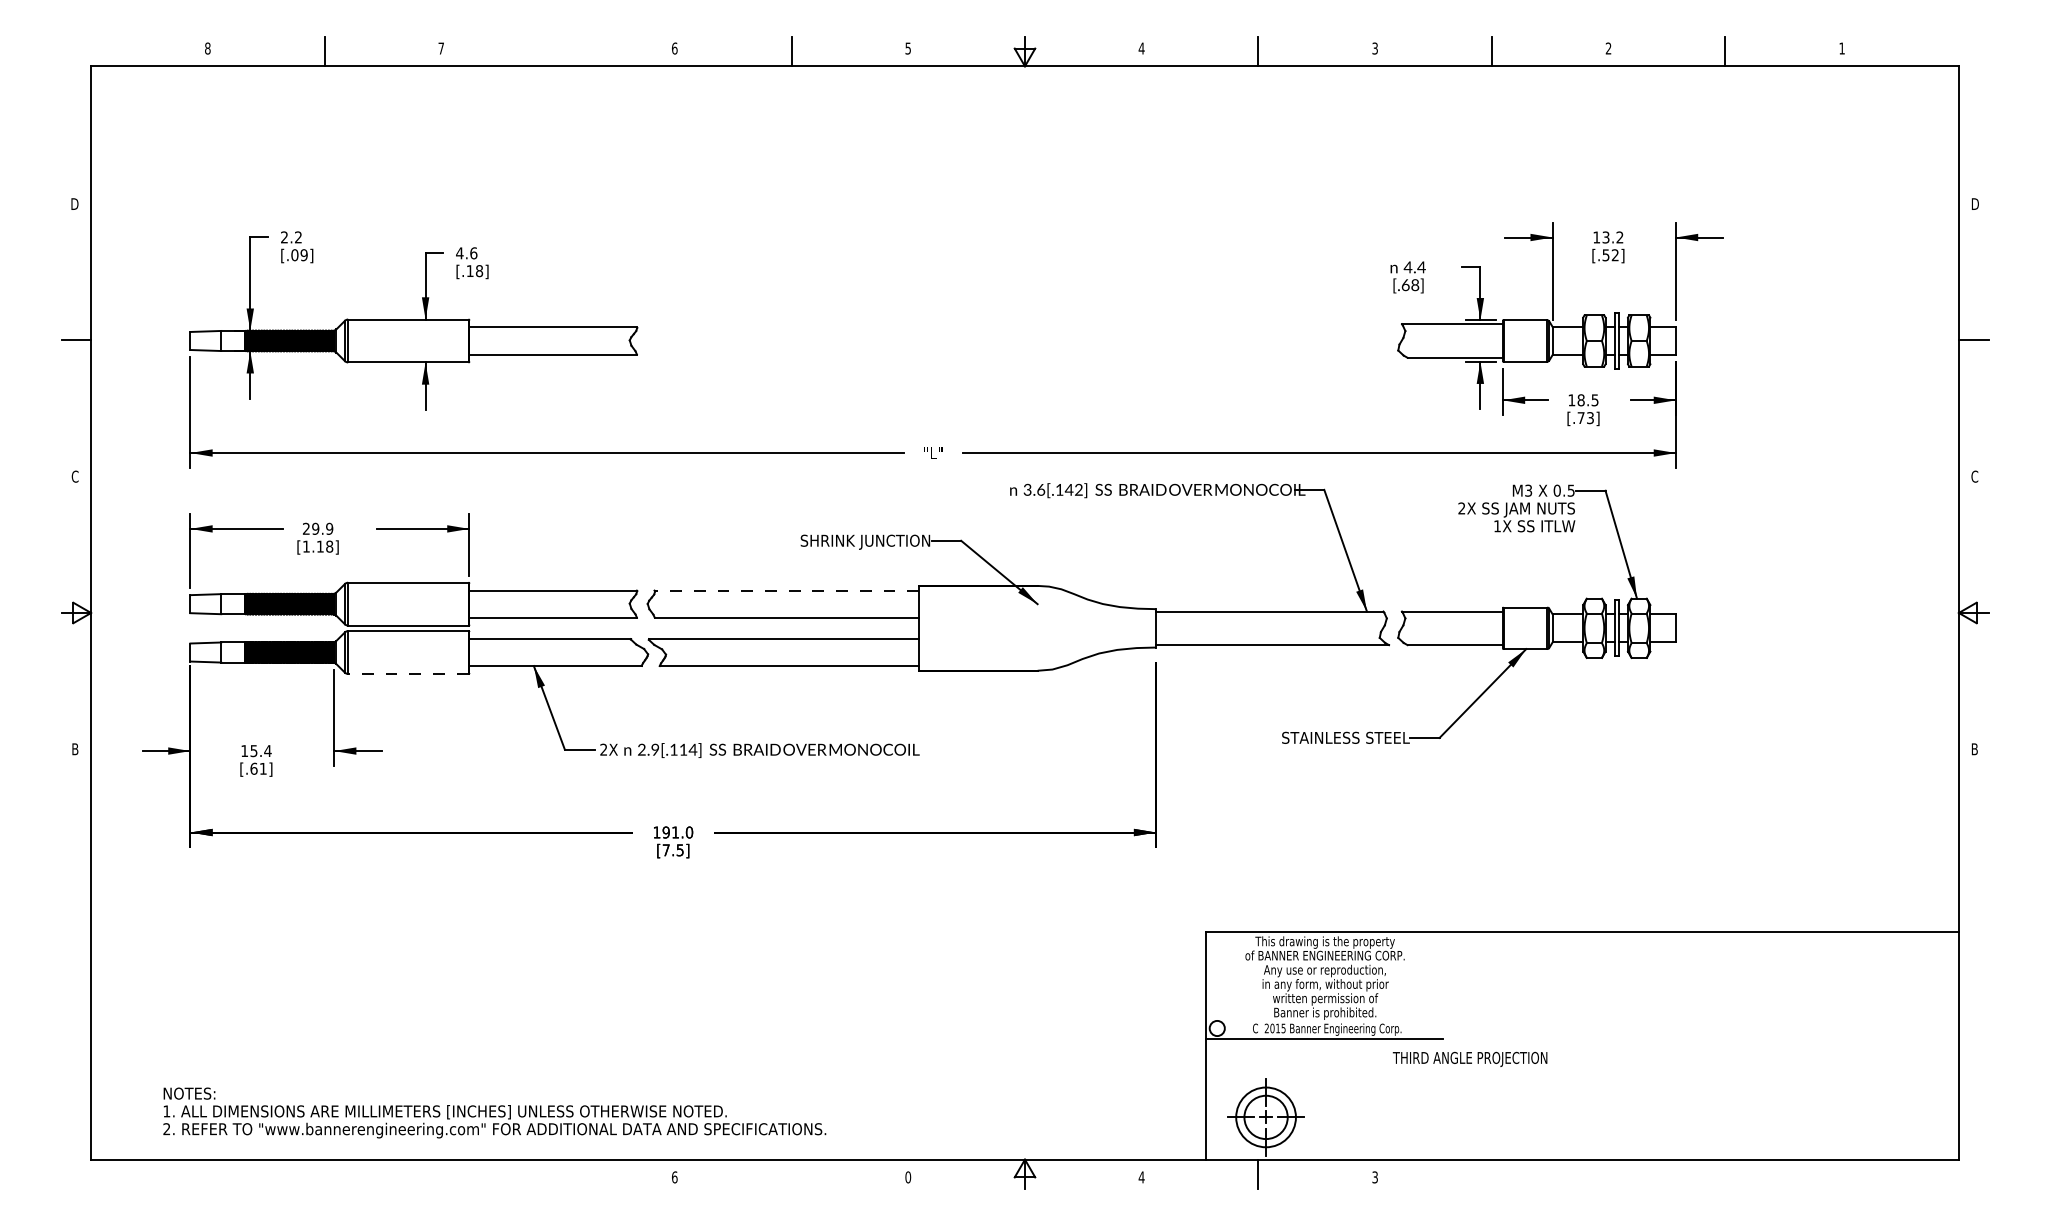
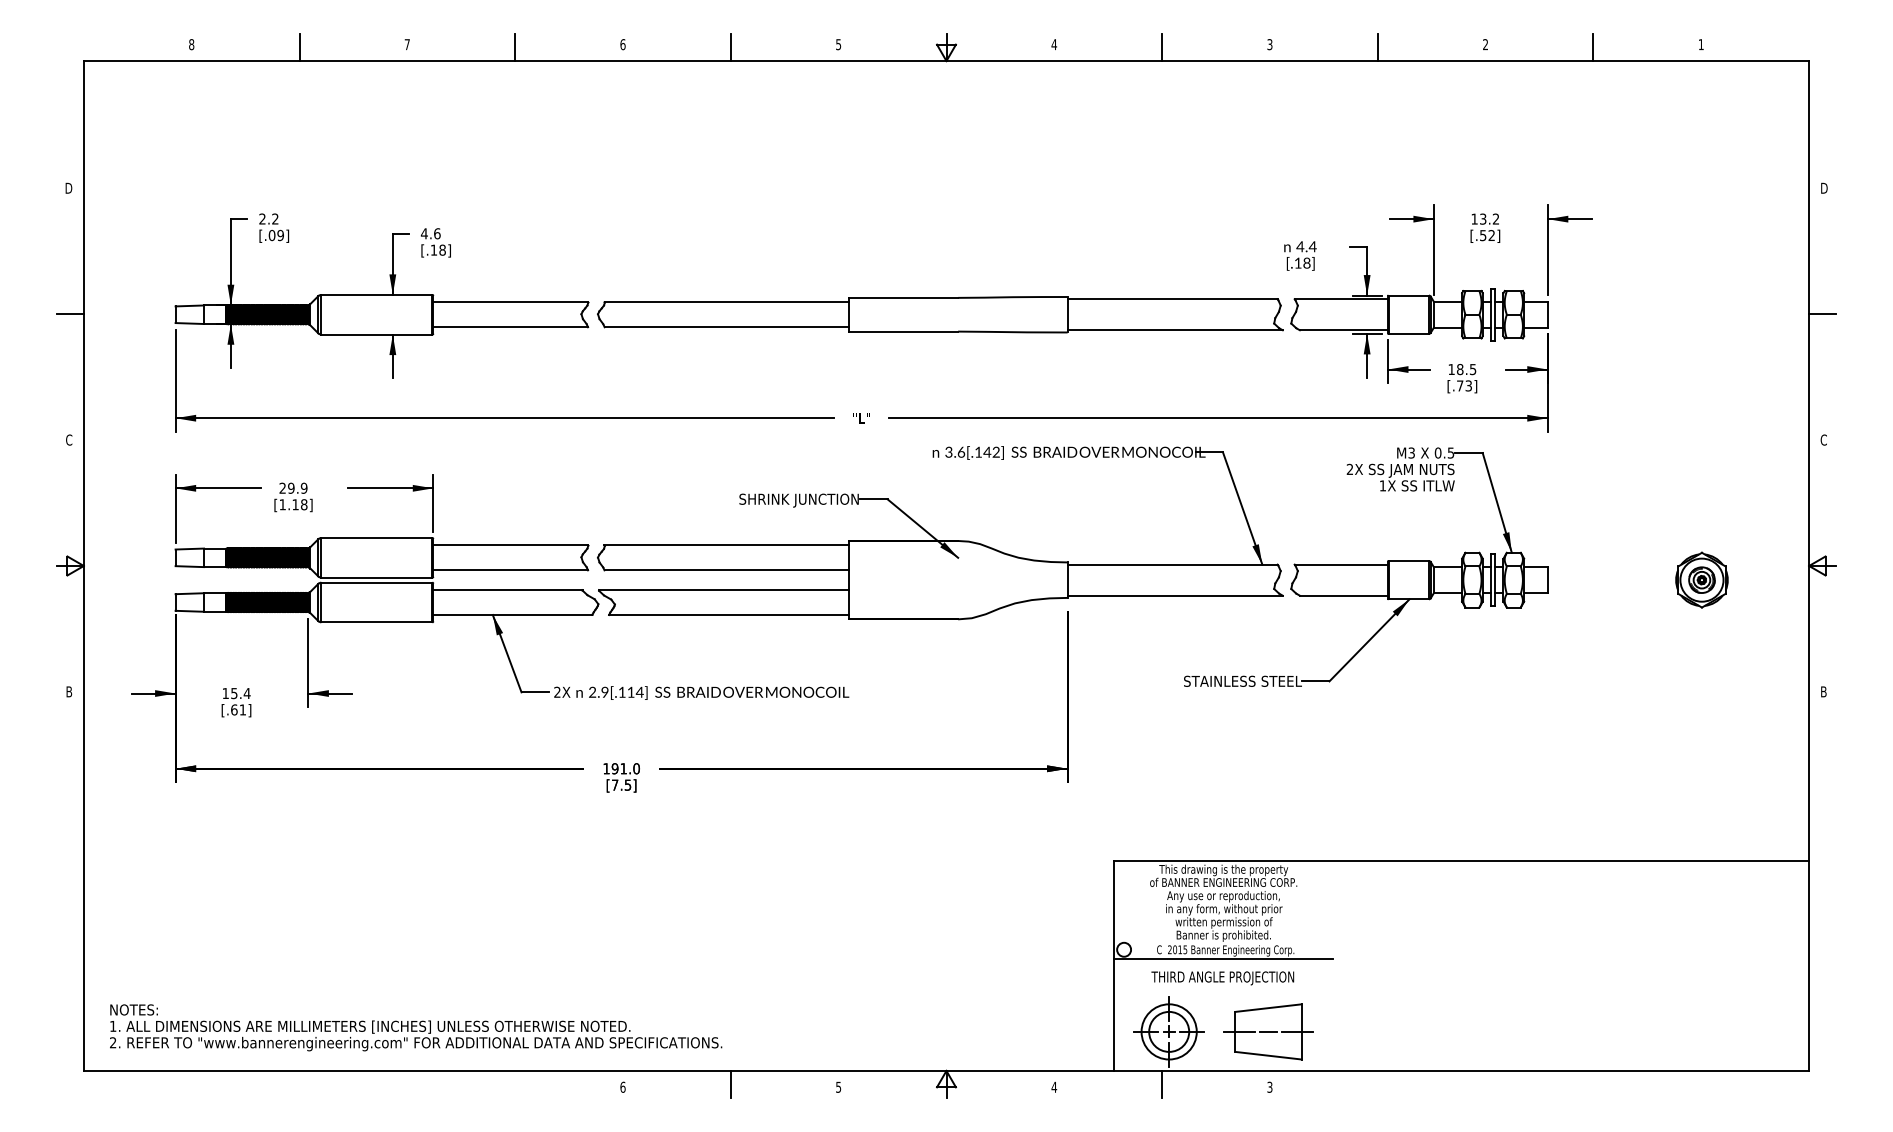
line: (558, 51) -> (515, 47), added
text: (1405, 285) -> (1297, 263), [.68] -> [.18]
part: (1018, 340) -> (940, 314), added
line: (786, 590) -> (726, 545), dashed -> solid
part: (1842, 628) -> (1701, 580), added
line: (407, 673) -> (376, 621), dashed -> solid
text: (1469, 1058) -> (1222, 977), moved
text: (494, 1112) -> (415, 1027), moved
part: (1373, 1117) -> (1268, 1032), added
line: (791, 1174) -> (730, 1084), added
text: (908, 1177) -> (838, 1087), 0 -> 5

